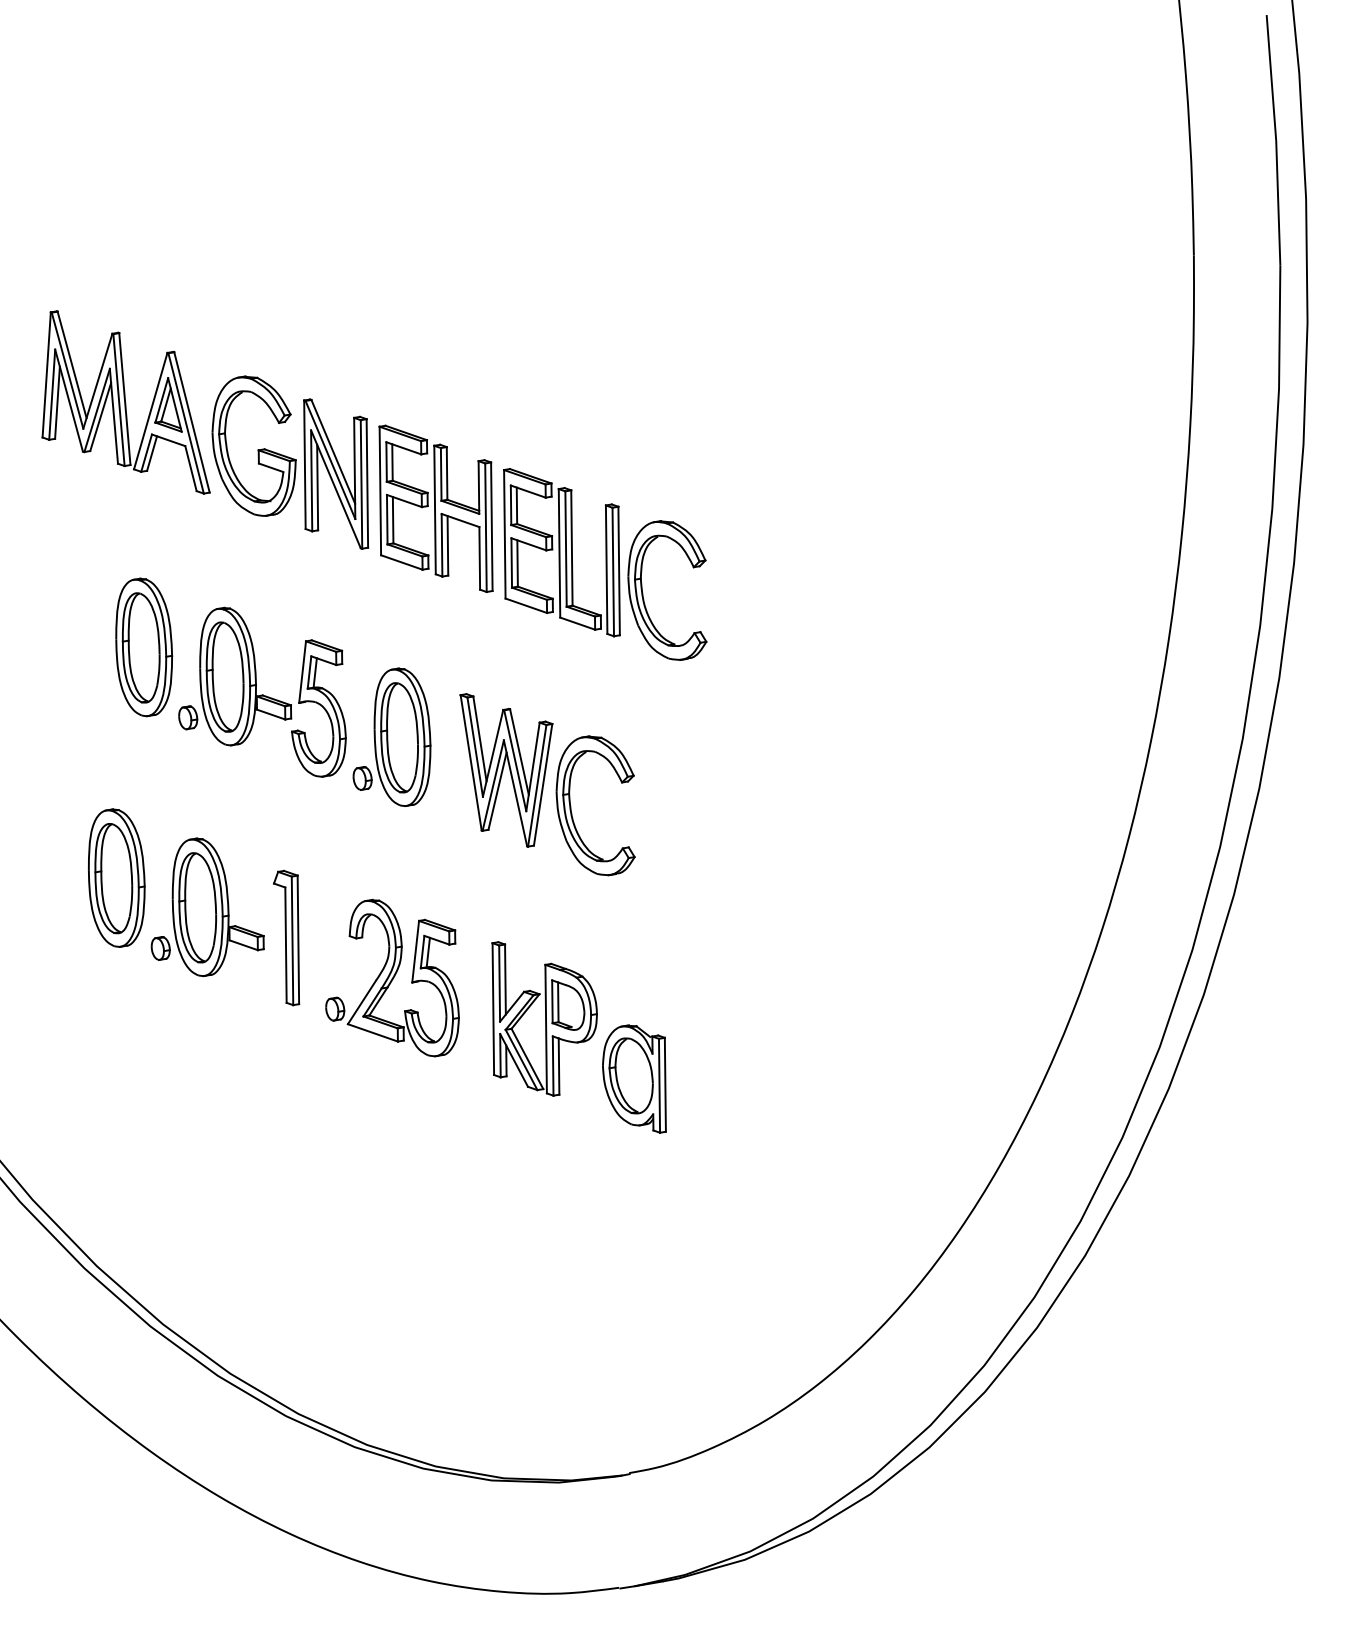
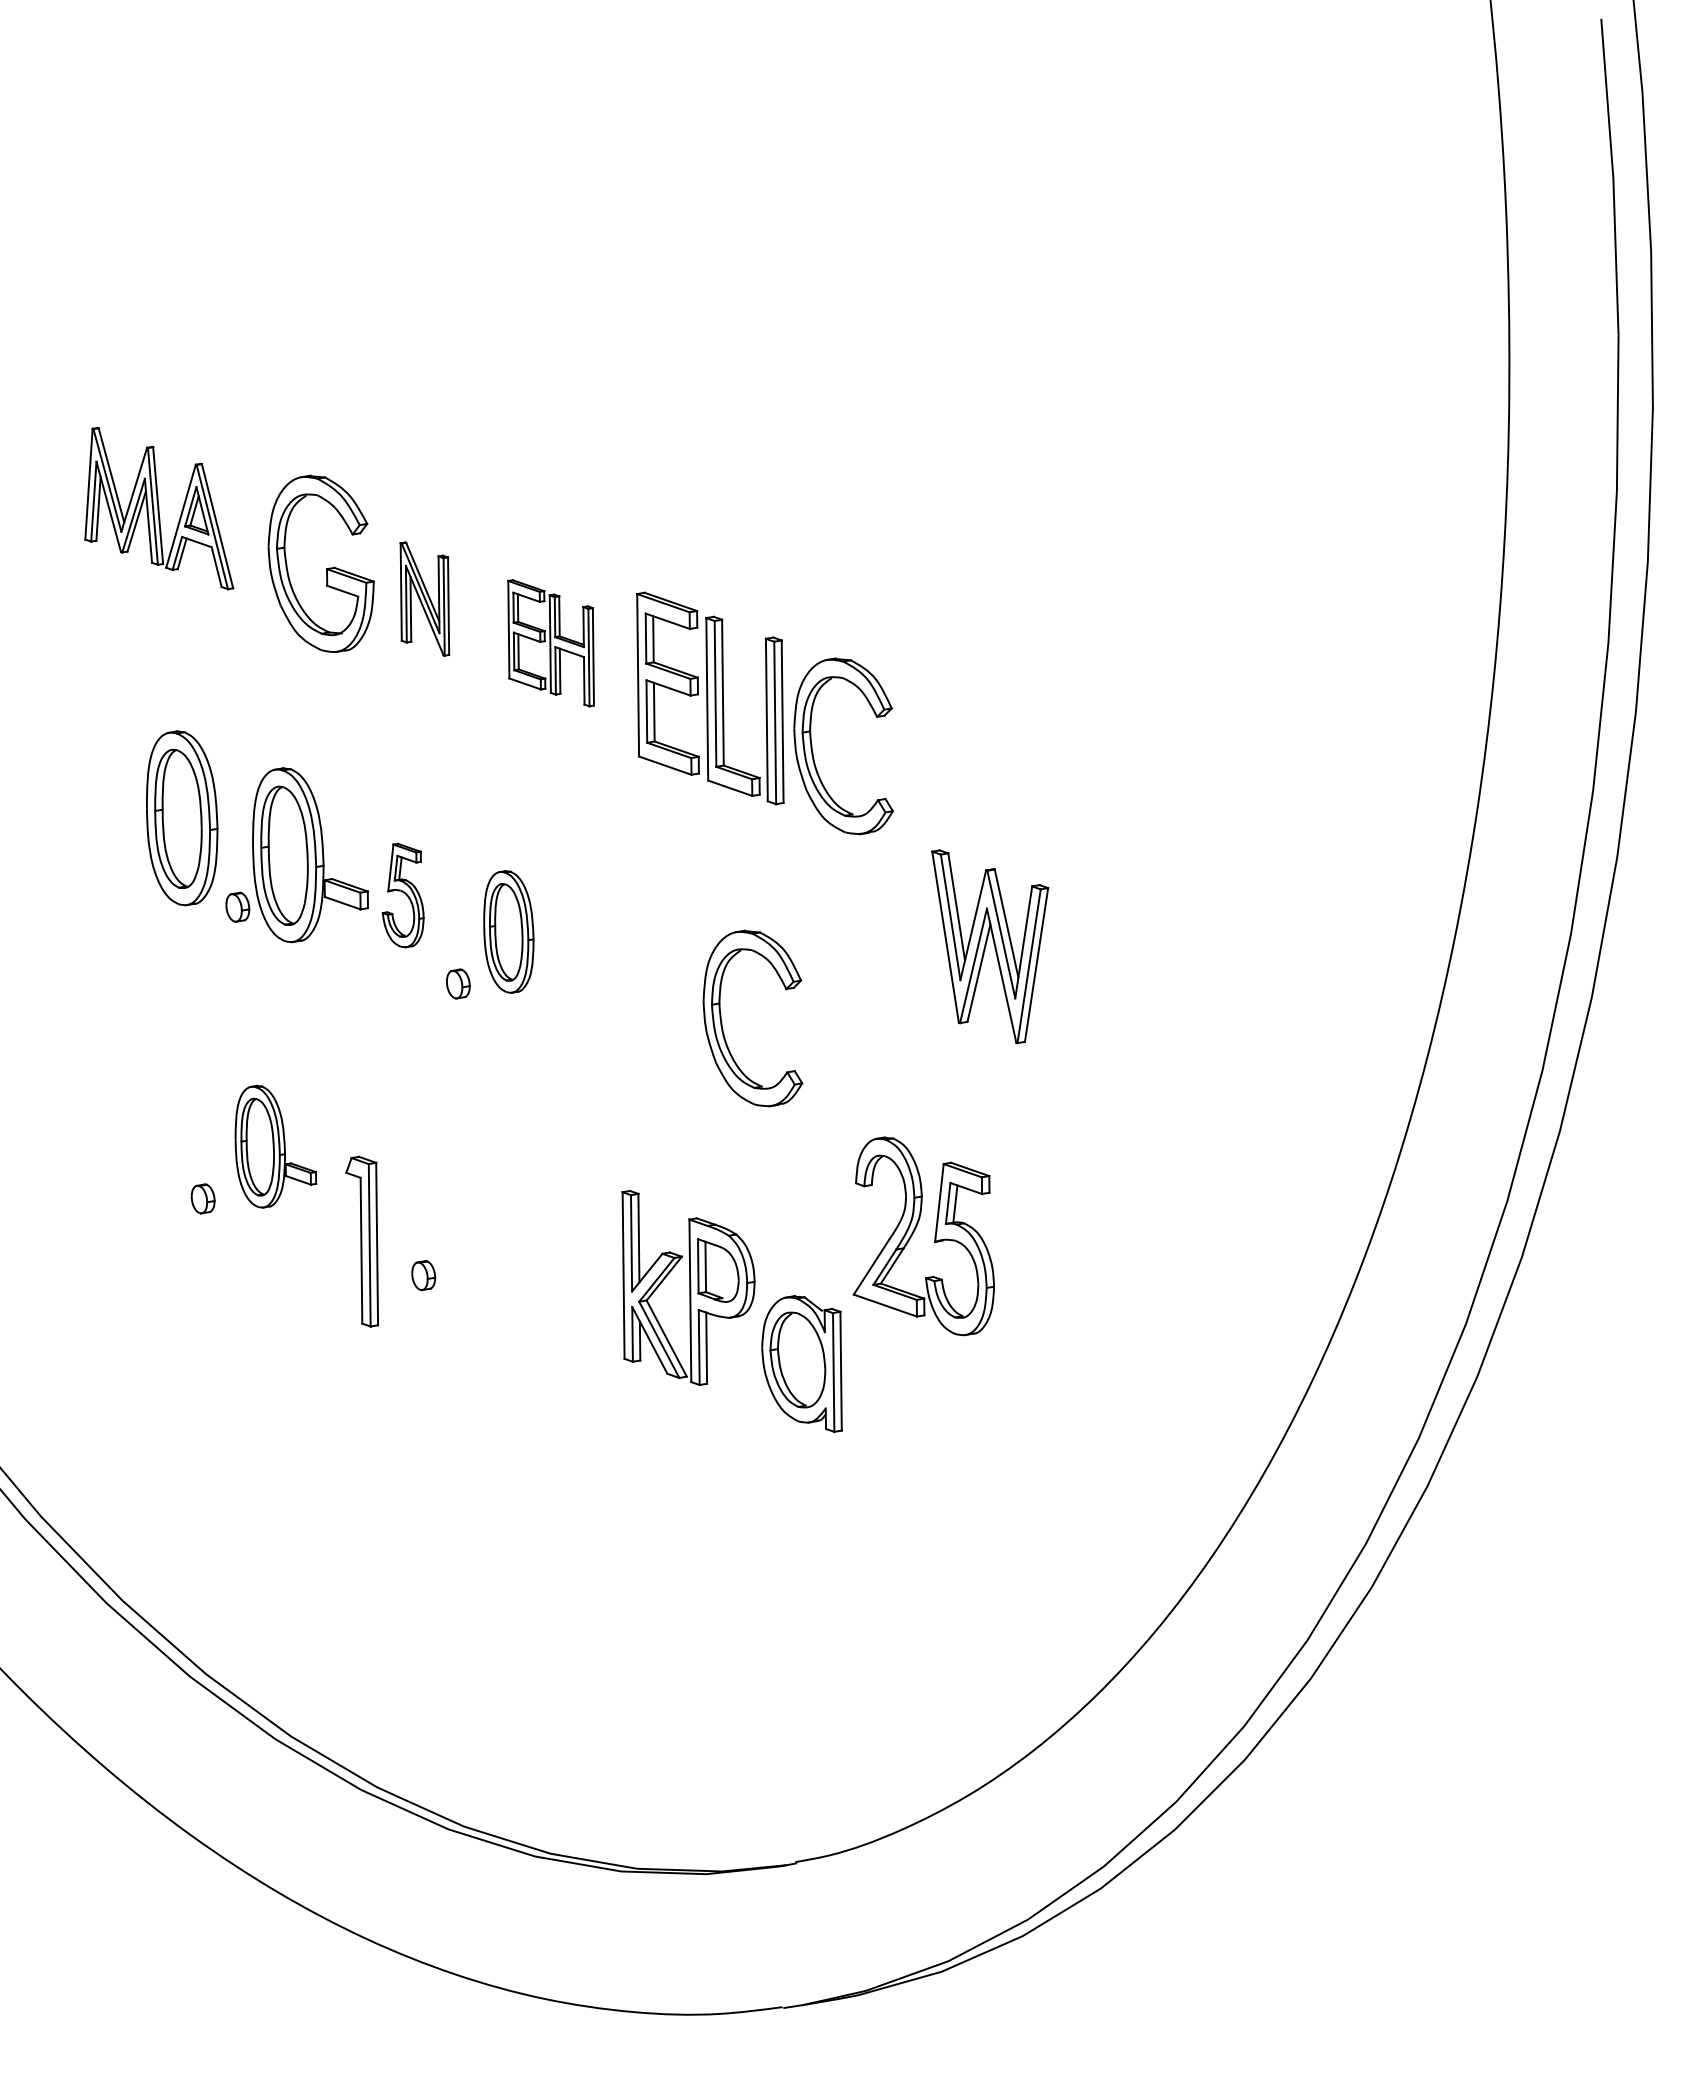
part: (125, 402) -> (158, 508), size x0.7
part: (335, 473) -> (424, 598), size x0.6
part: (435, 509) -> (550, 643), size x0.6
part: (319, 708) -> (403, 895), size x0.6
part: (402, 736) -> (508, 931), size x0.7
part: (506, 770) -> (990, 946), moved
part: (116, 877) -> (147, 1109), removed
part: (217, 907) -> (275, 1146), size x0.7
part: (286, 937) -> (362, 1241), moved
part: (395, 975) -> (914, 1232), moved

